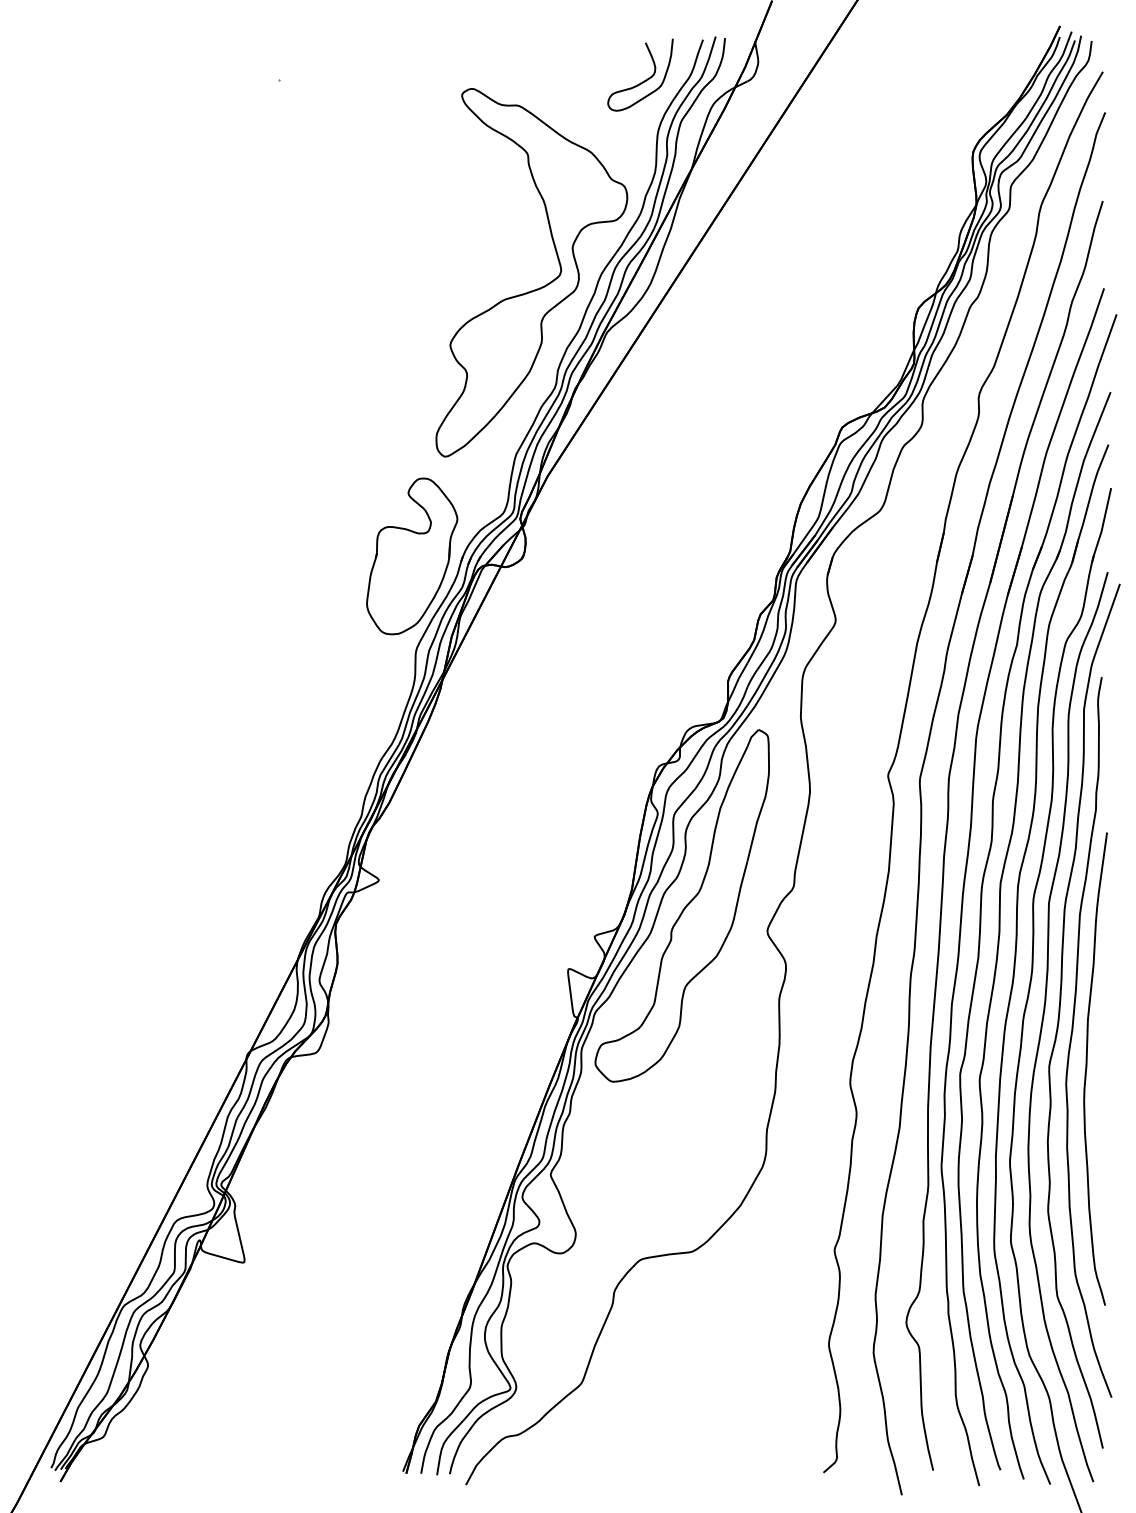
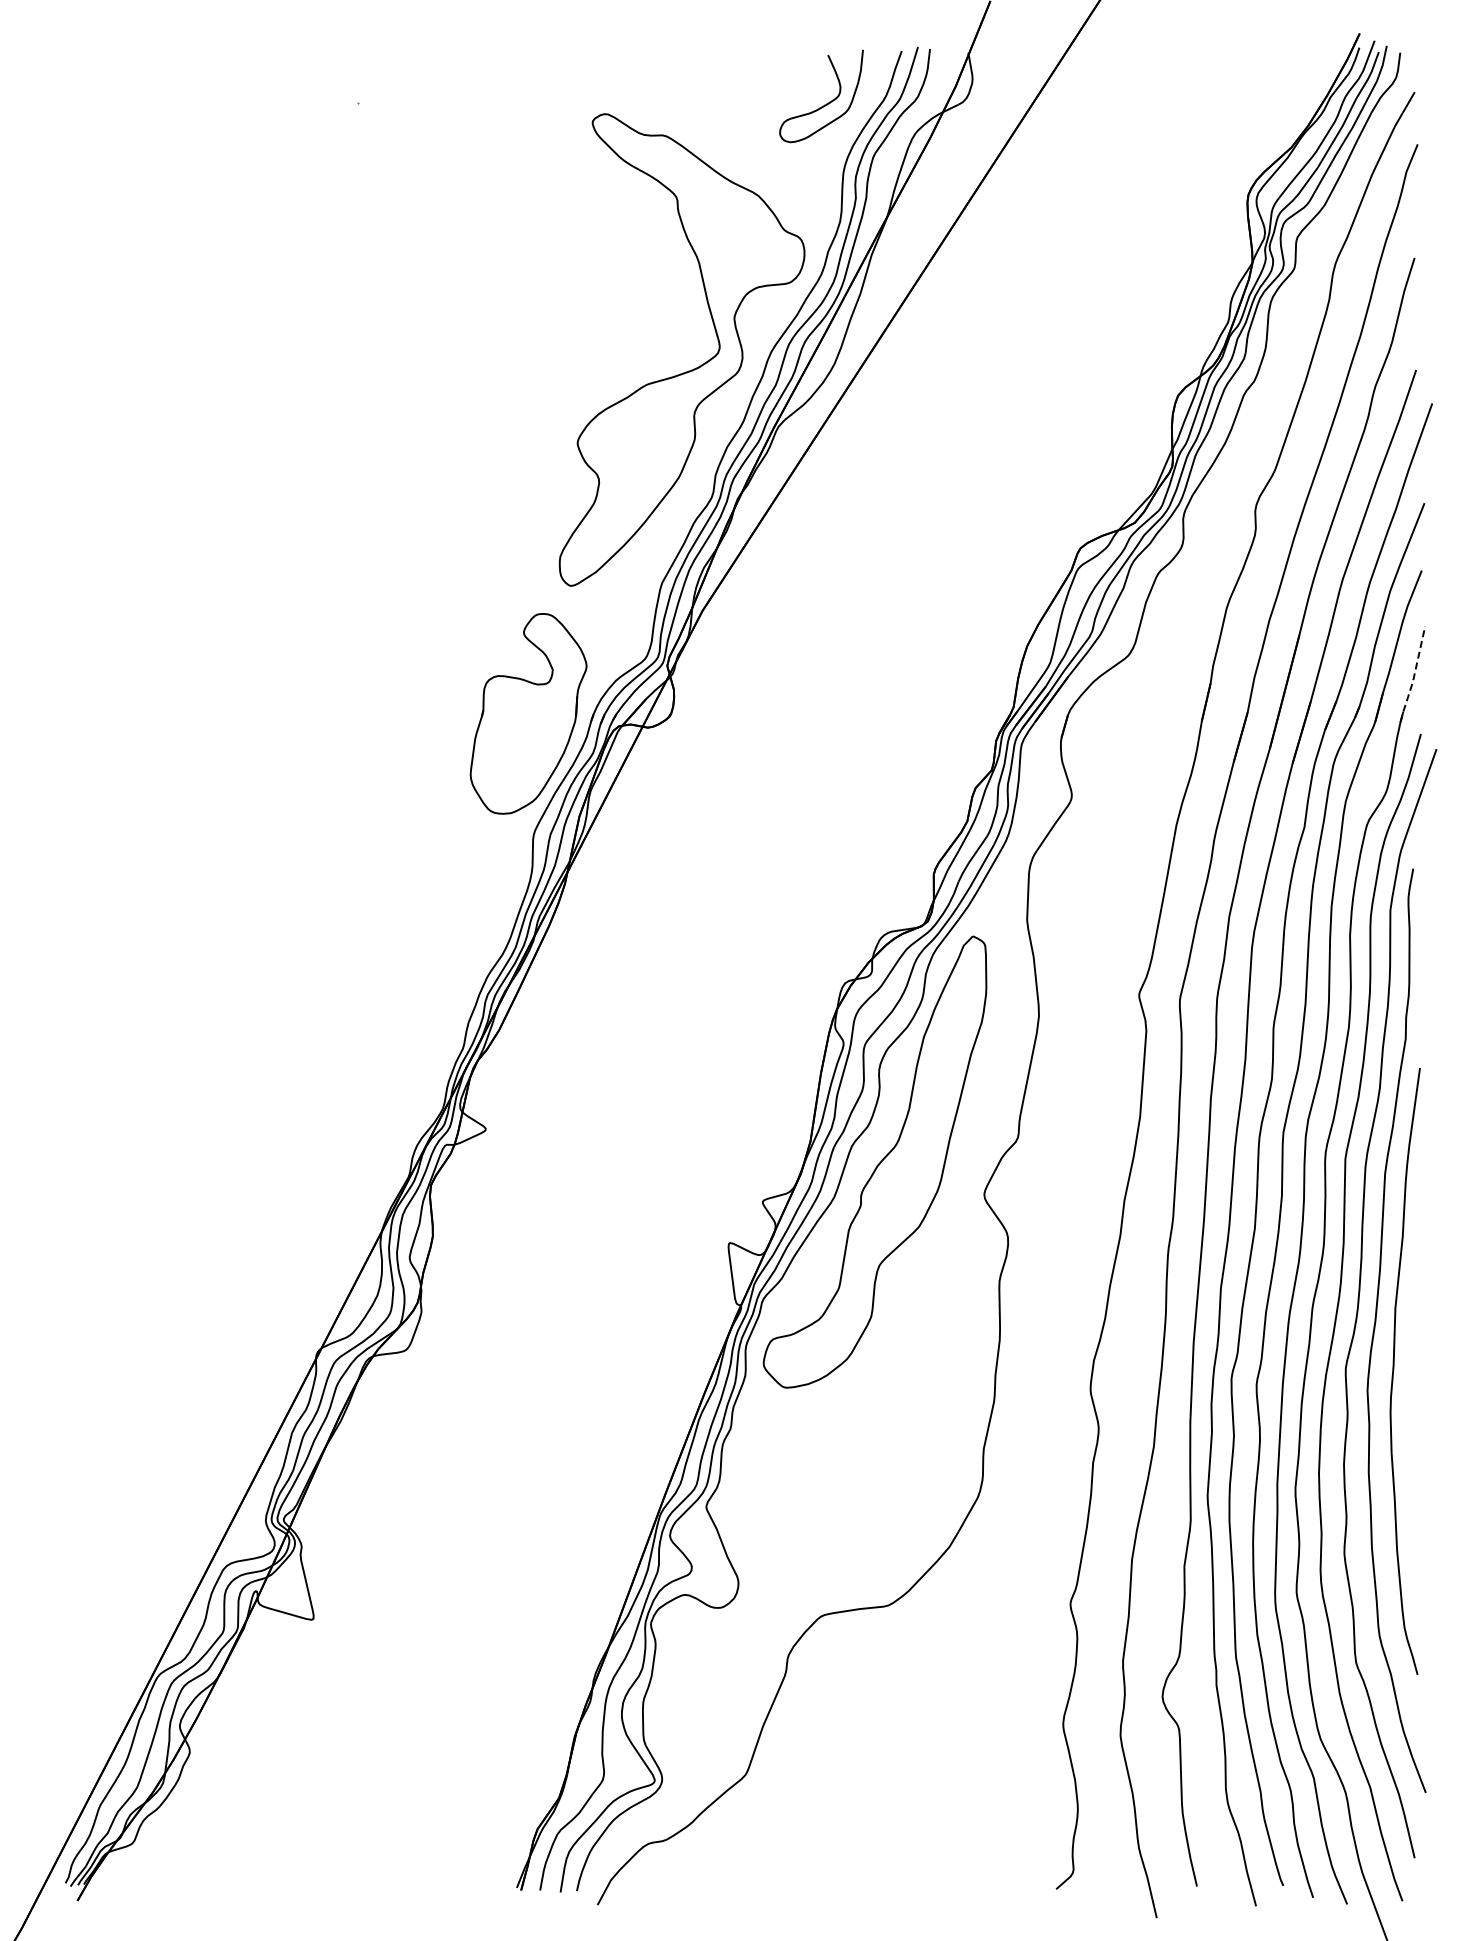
line: (1102, 526) -> (1414, 675), solid -> dashed

